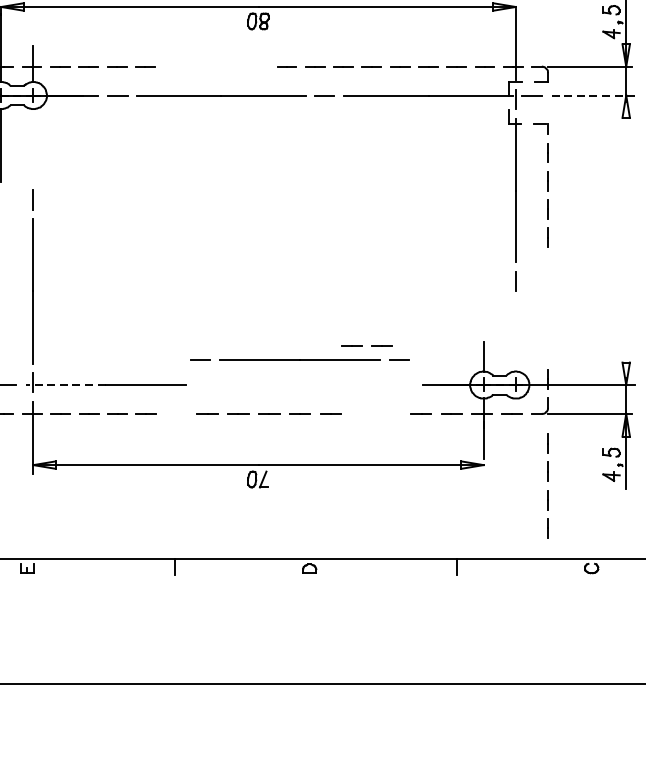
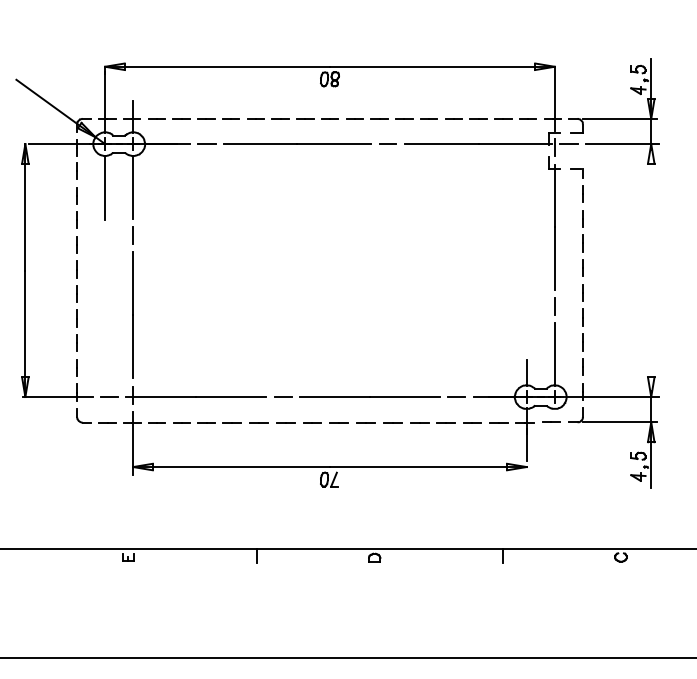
line: (212, 66) -> (289, 118), added
line: (593, 95) -> (622, 144), dashed -> solid
line: (33, 144) -> (133, 186), added
line: (515, 336) -> (554, 354), added
line: (363, 345) -> (429, 422), moved
line: (299, 359) -> (369, 396), moved
line: (64, 385) -> (160, 397), dashed -> solid
line: (176, 414) -> (258, 422), added
line: (547, 481) -> (582, 326), moved

